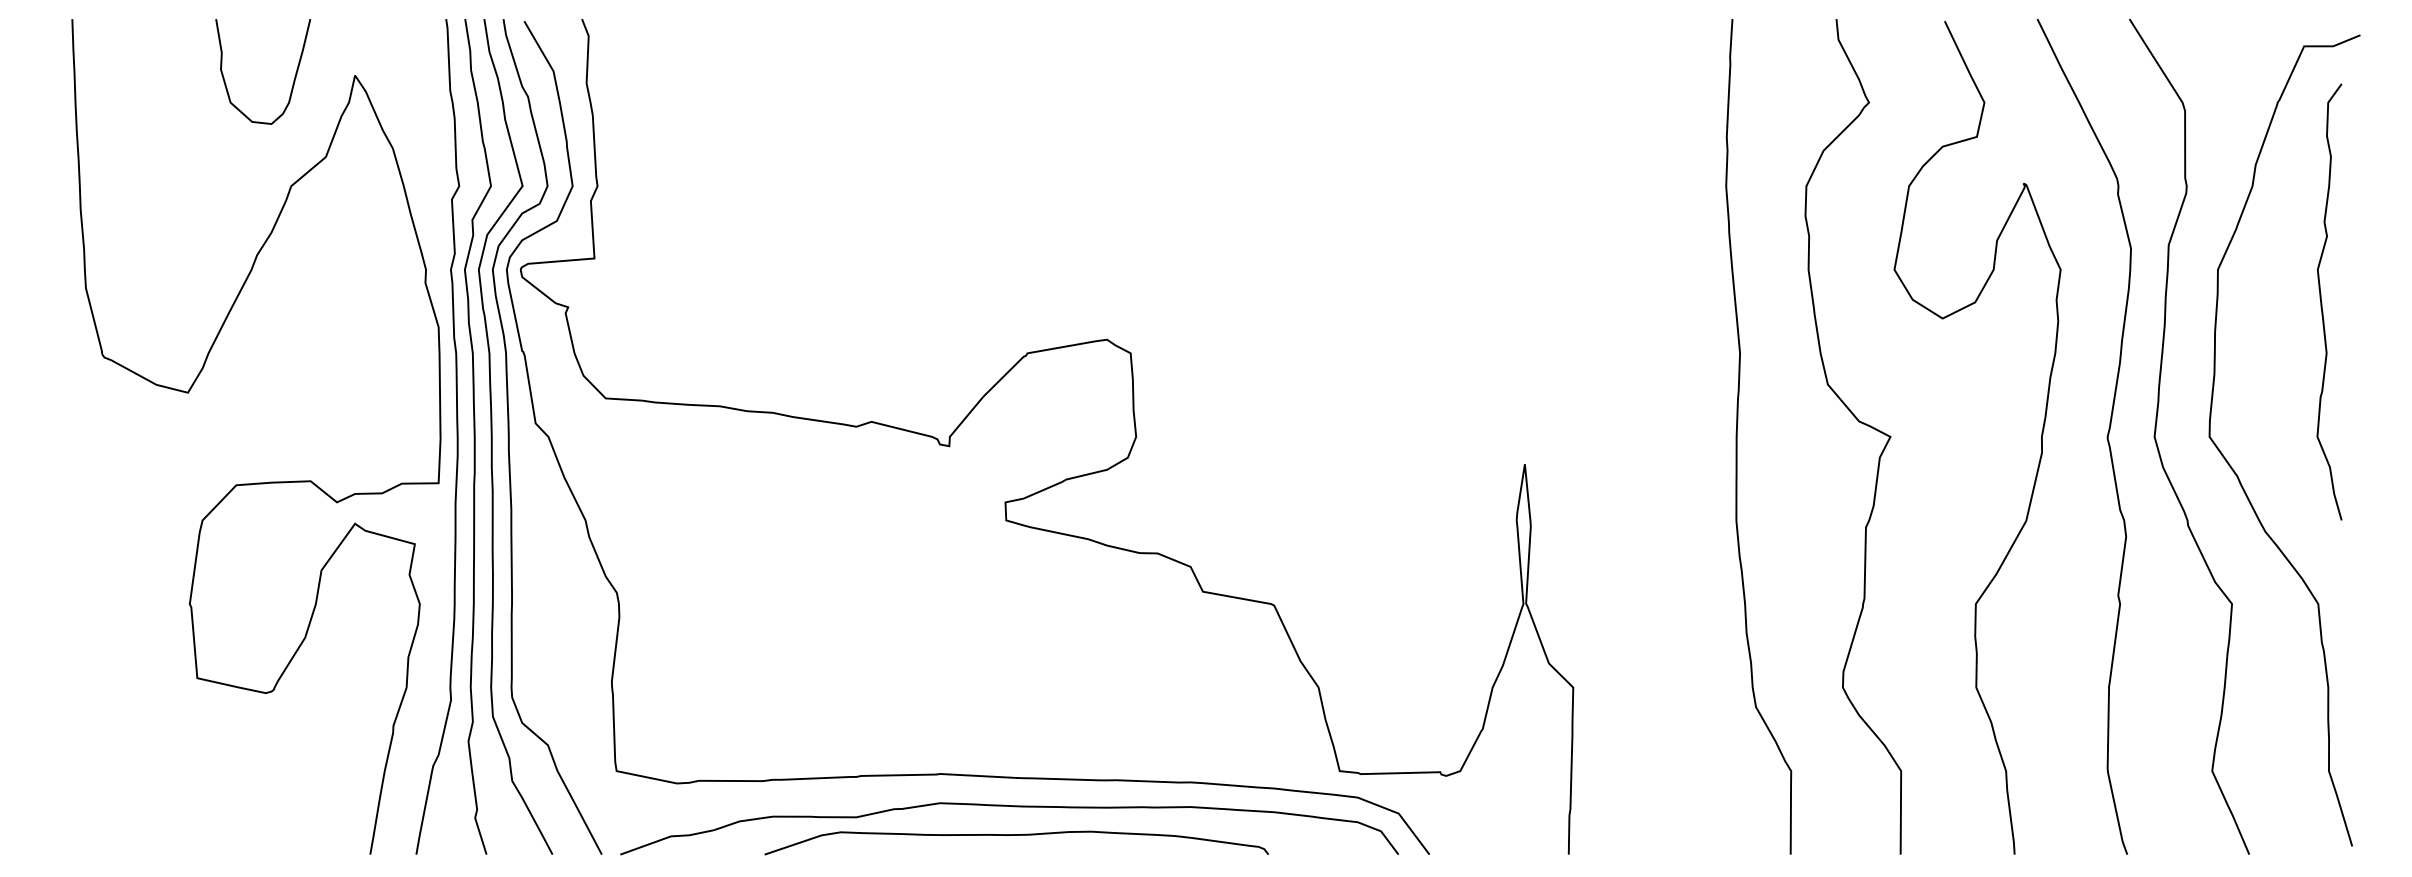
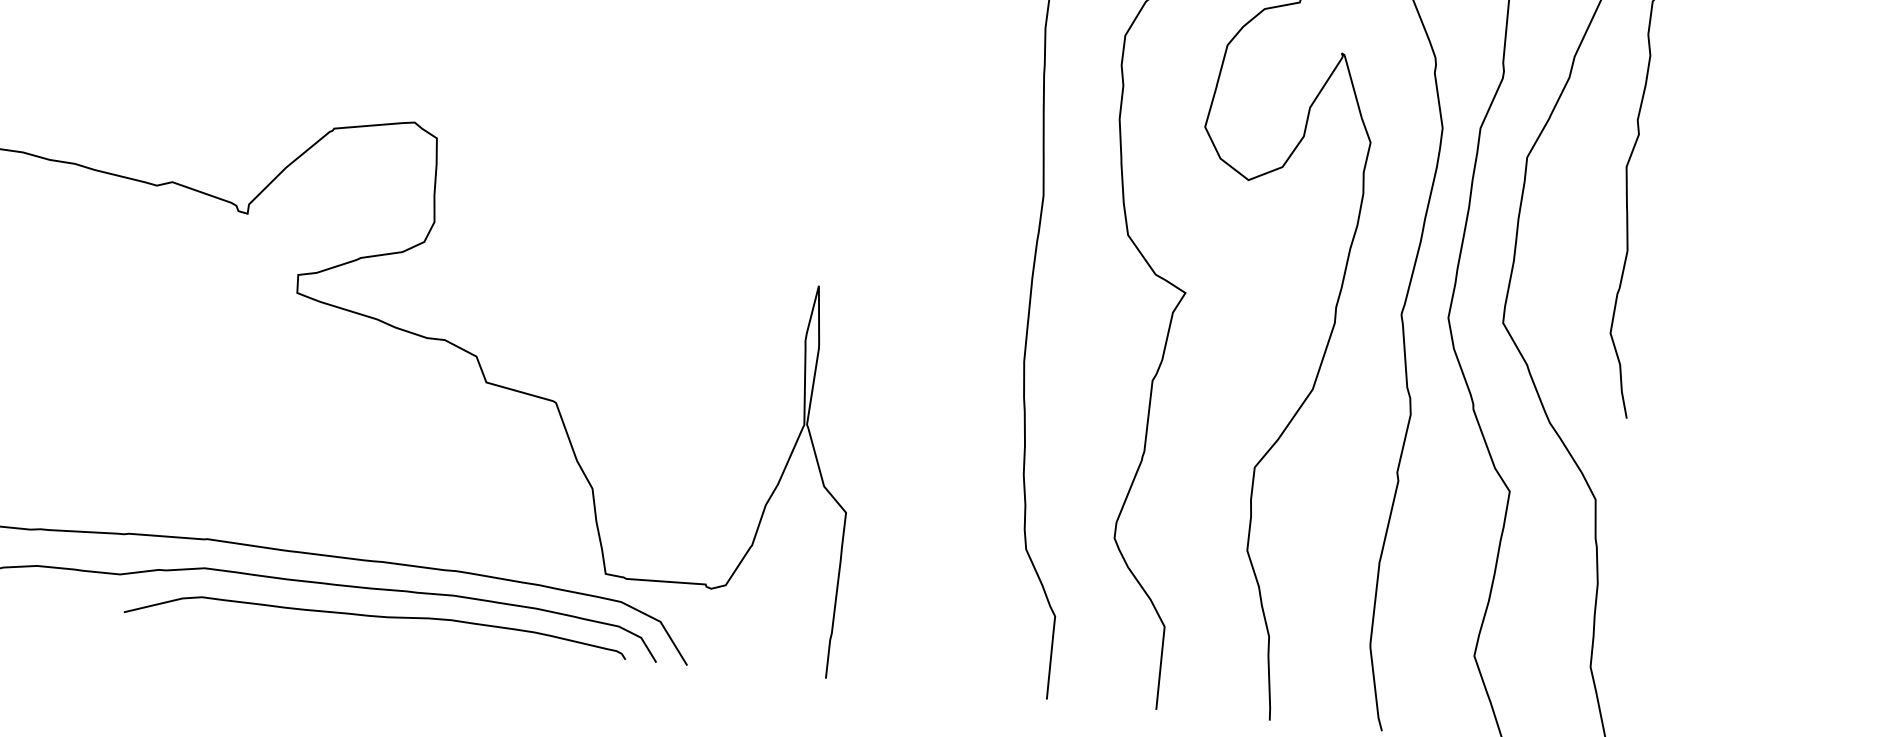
curve: (1016, 835) -> (376, 616), moved

